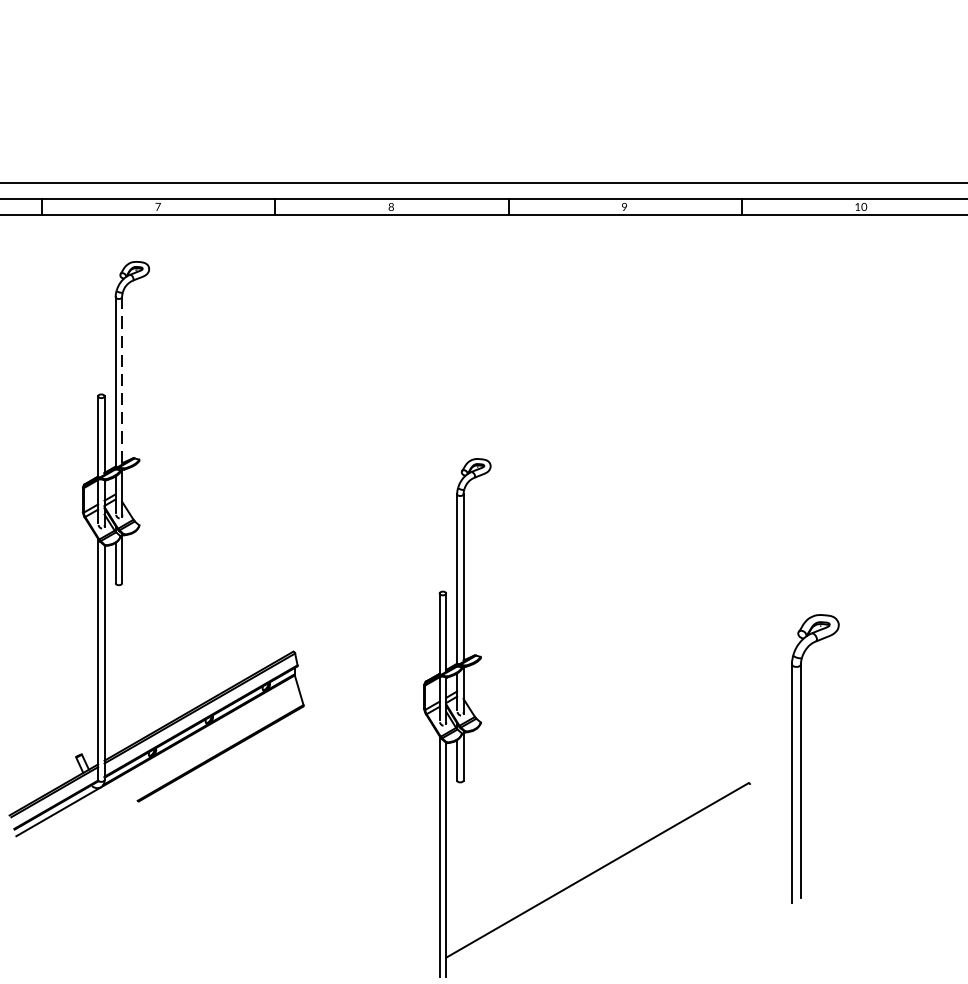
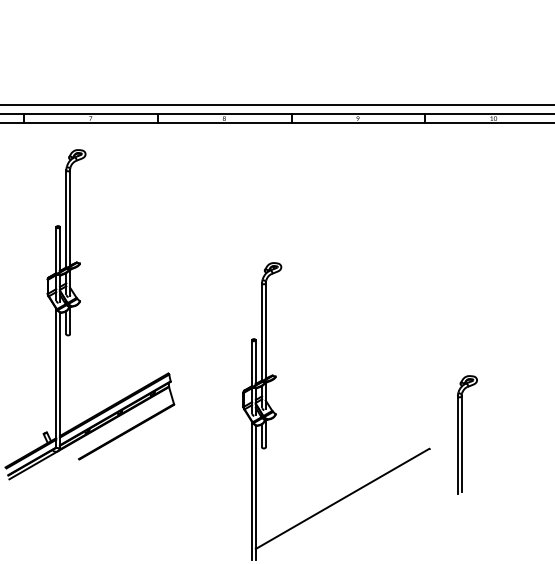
line: (122, 381) -> (70, 218), dashed -> solid
part: (815, 758) -> (467, 434), size x0.71

